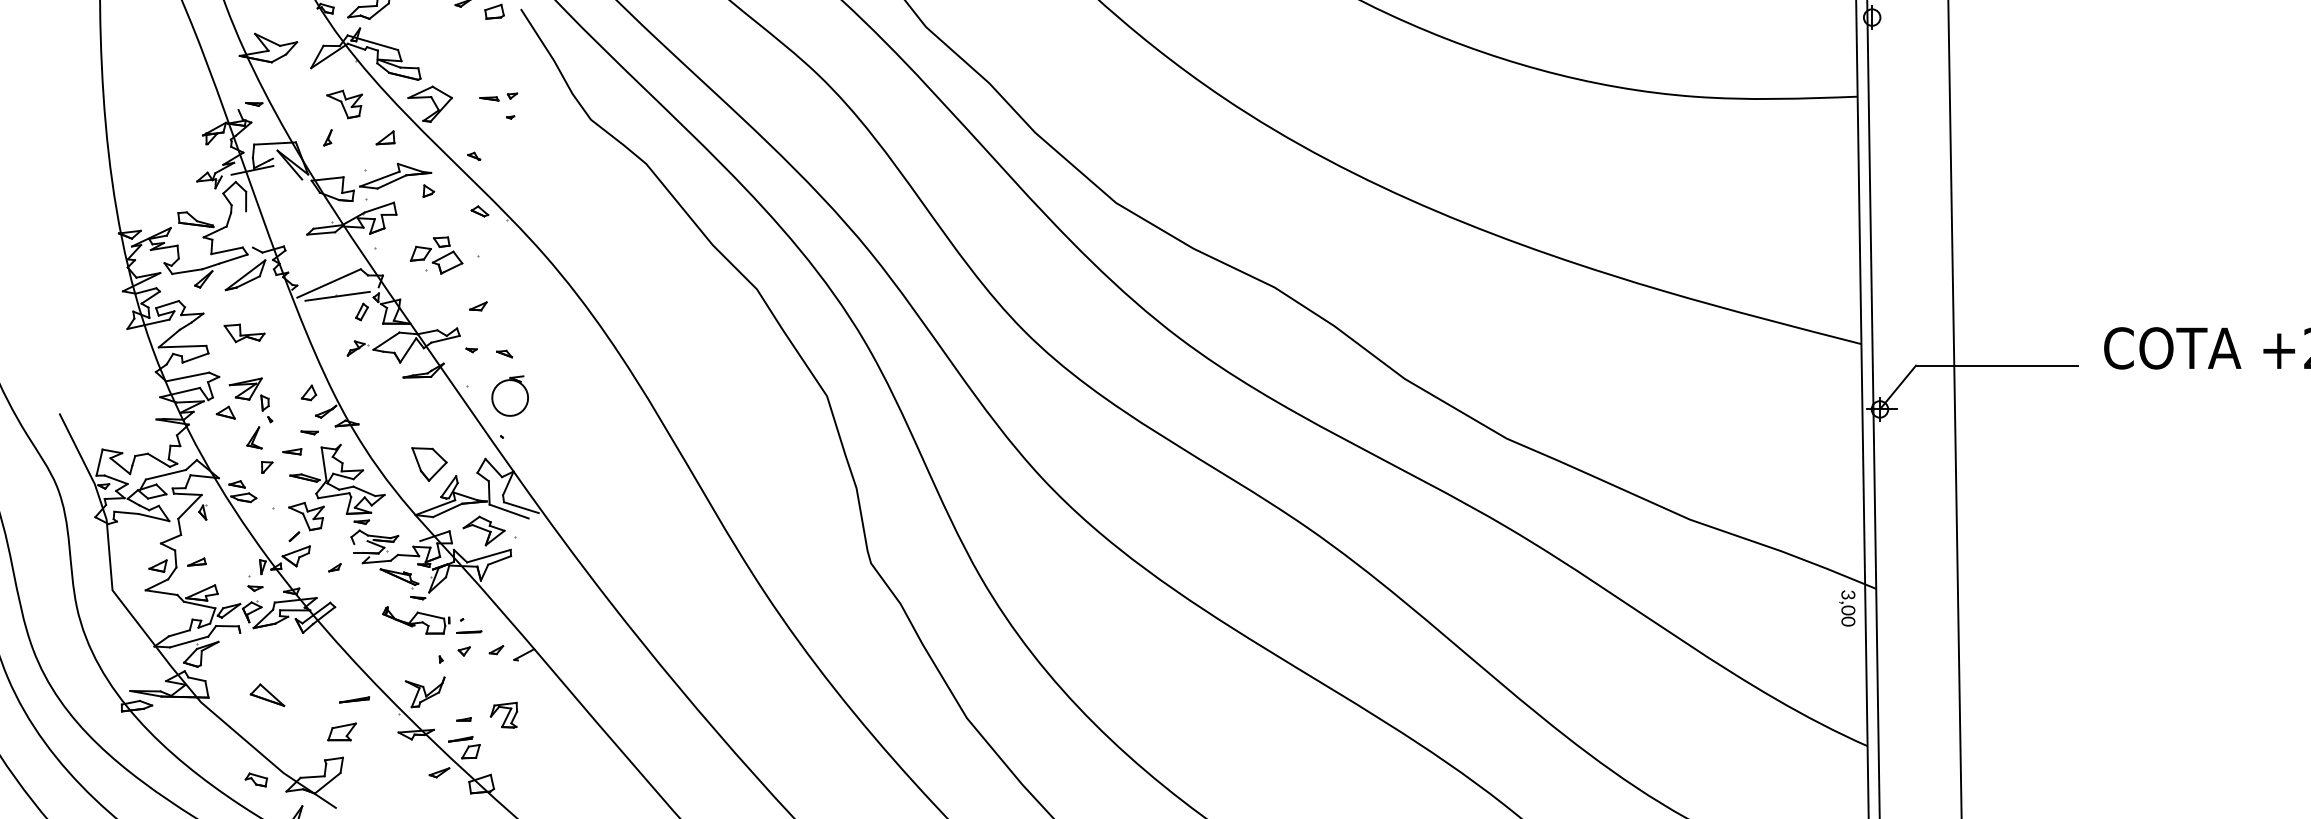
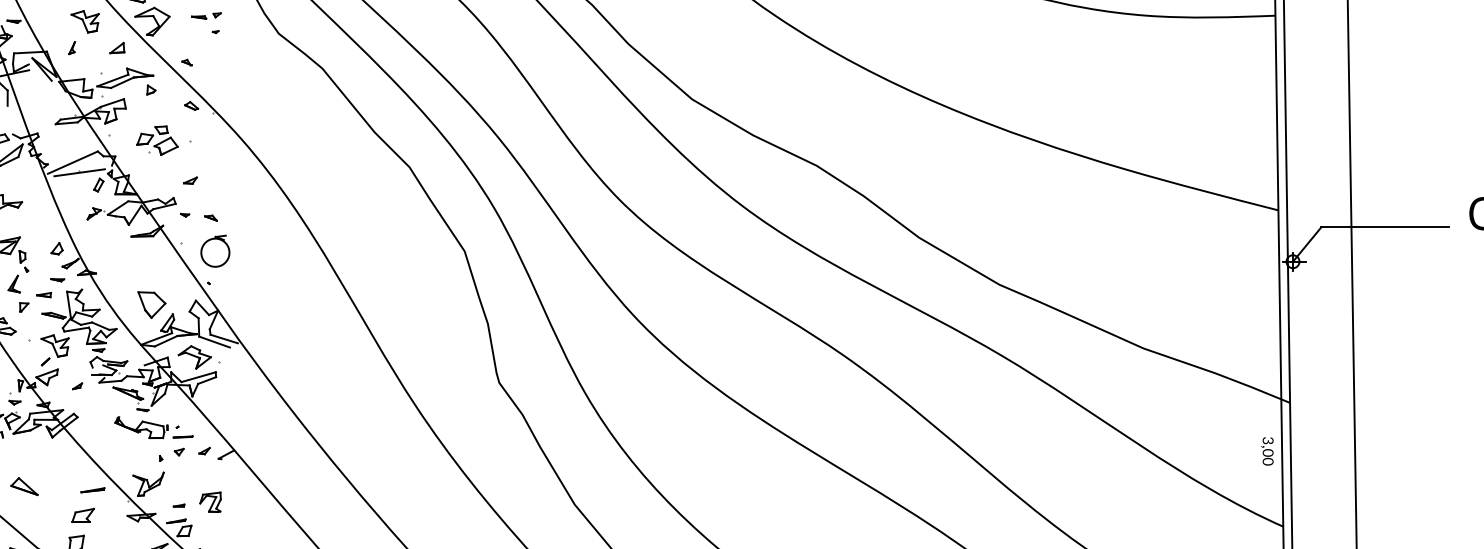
text: (1847, 608) -> (1267, 451), moved

